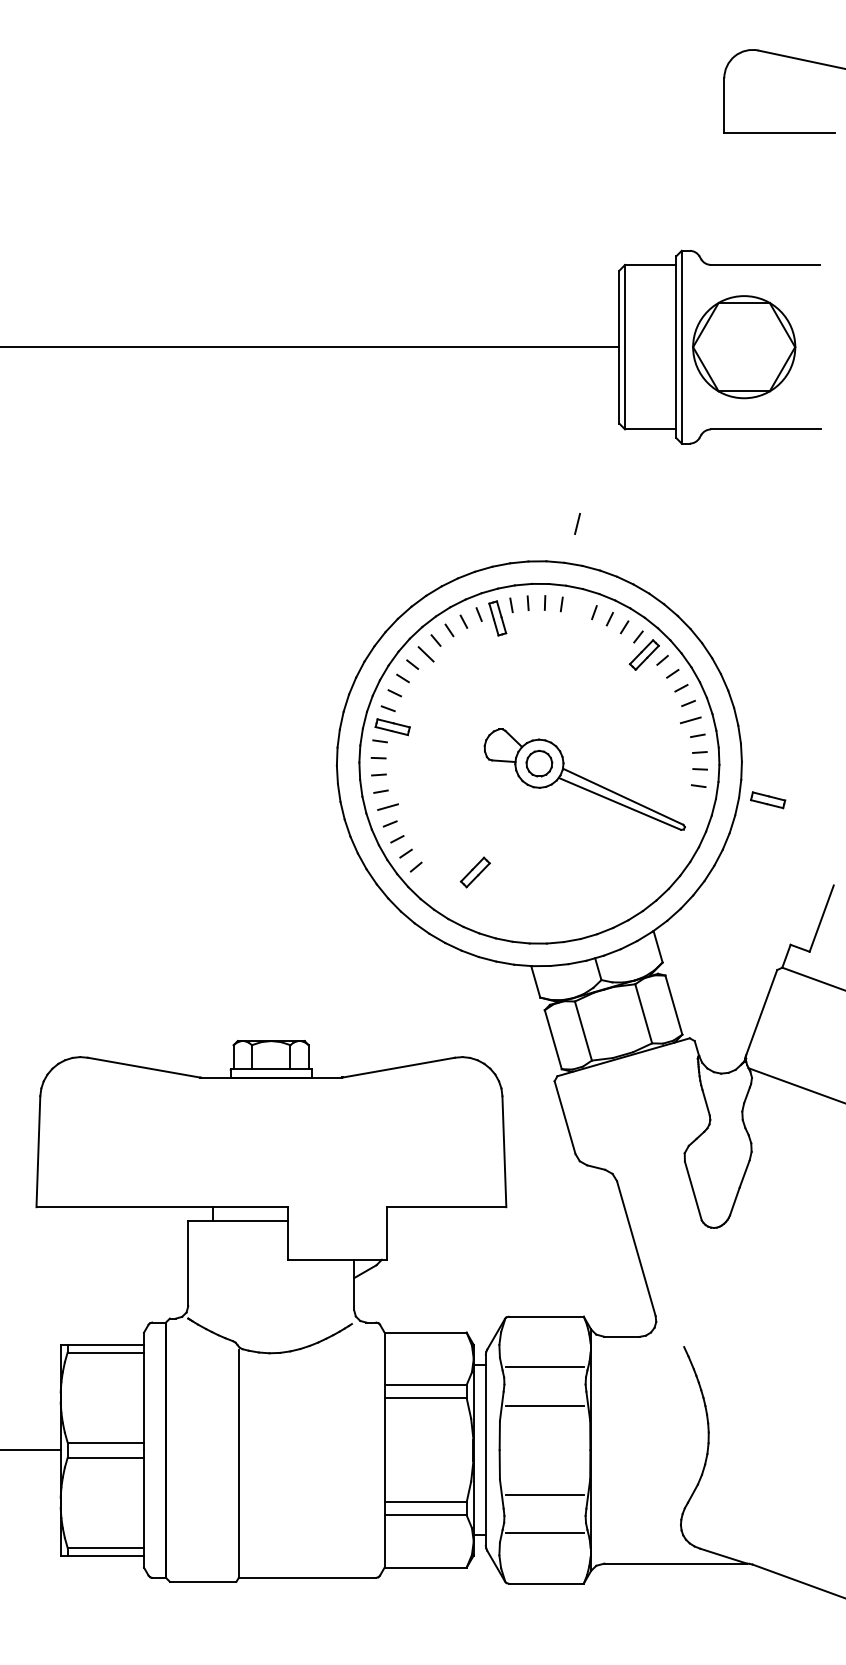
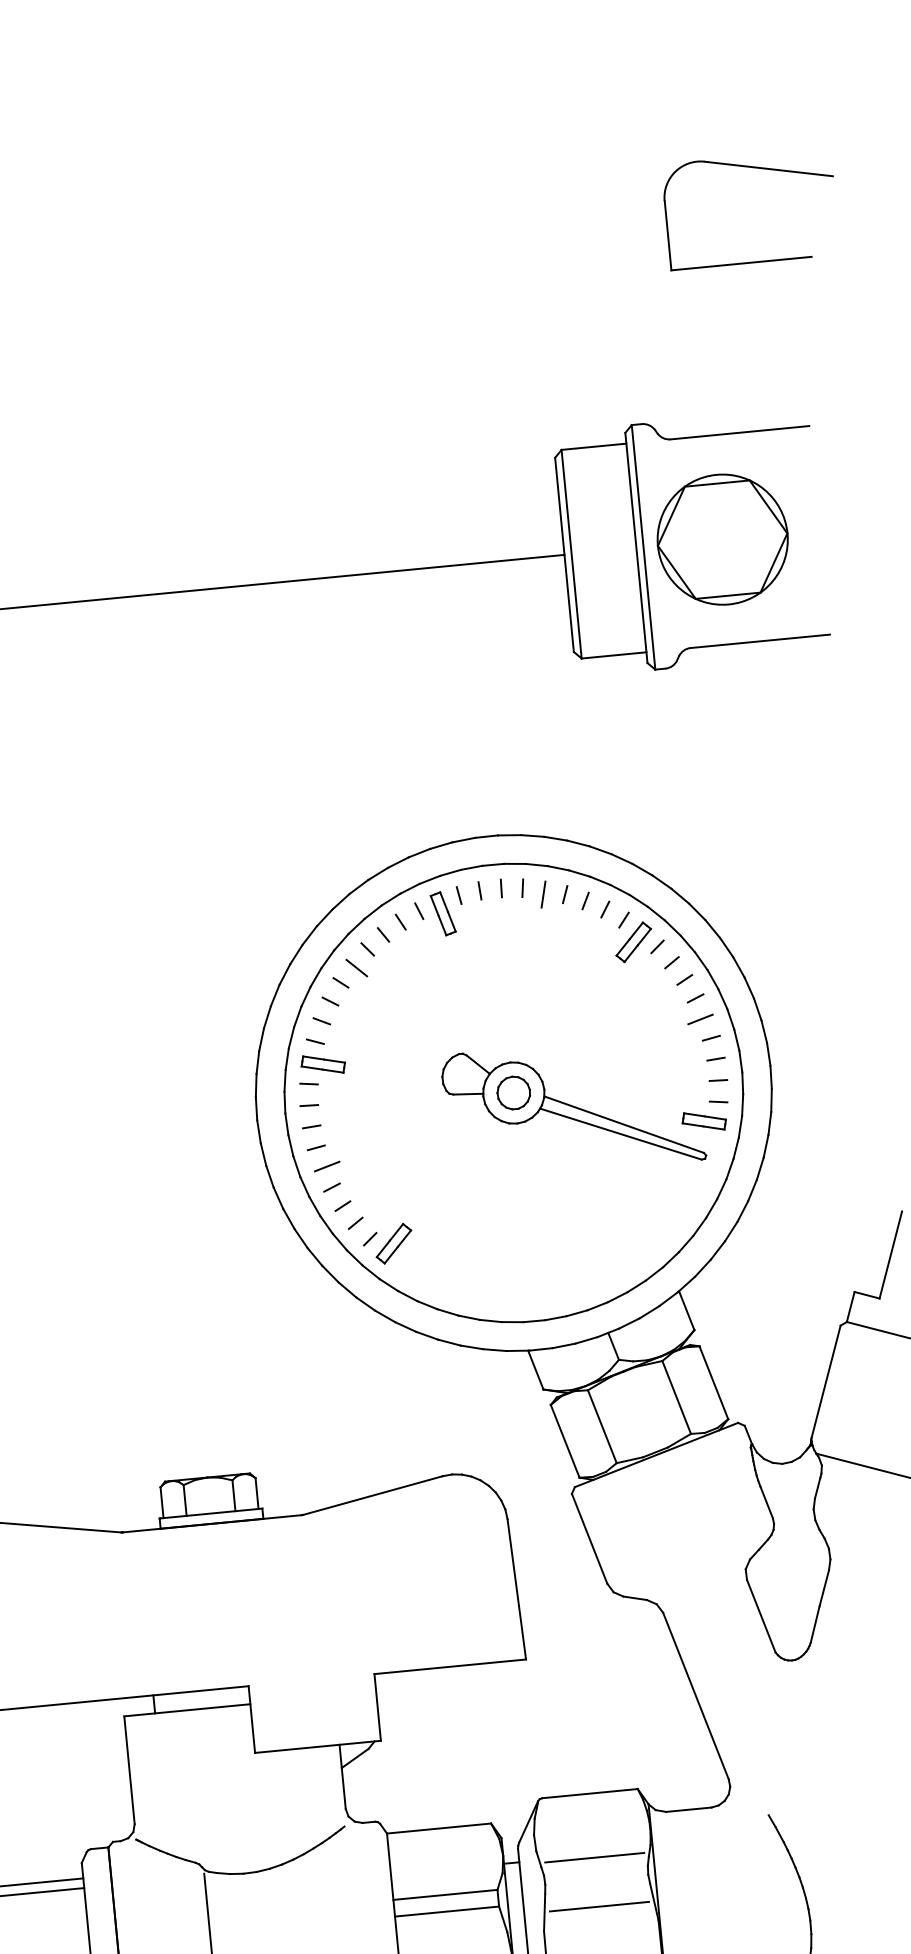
line: (577, 523) -> (543, 894), moved
part: (768, 800) -> (704, 1121), moved
part: (474, 872) -> (392, 1243), moved

